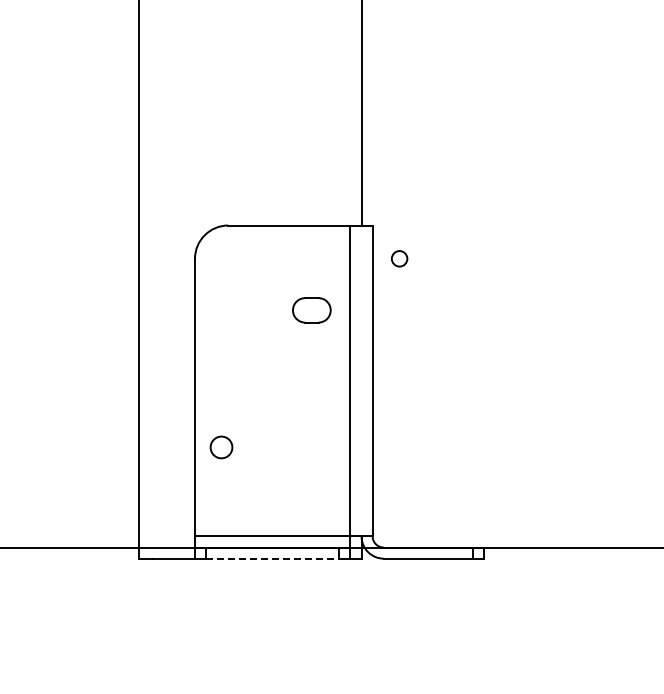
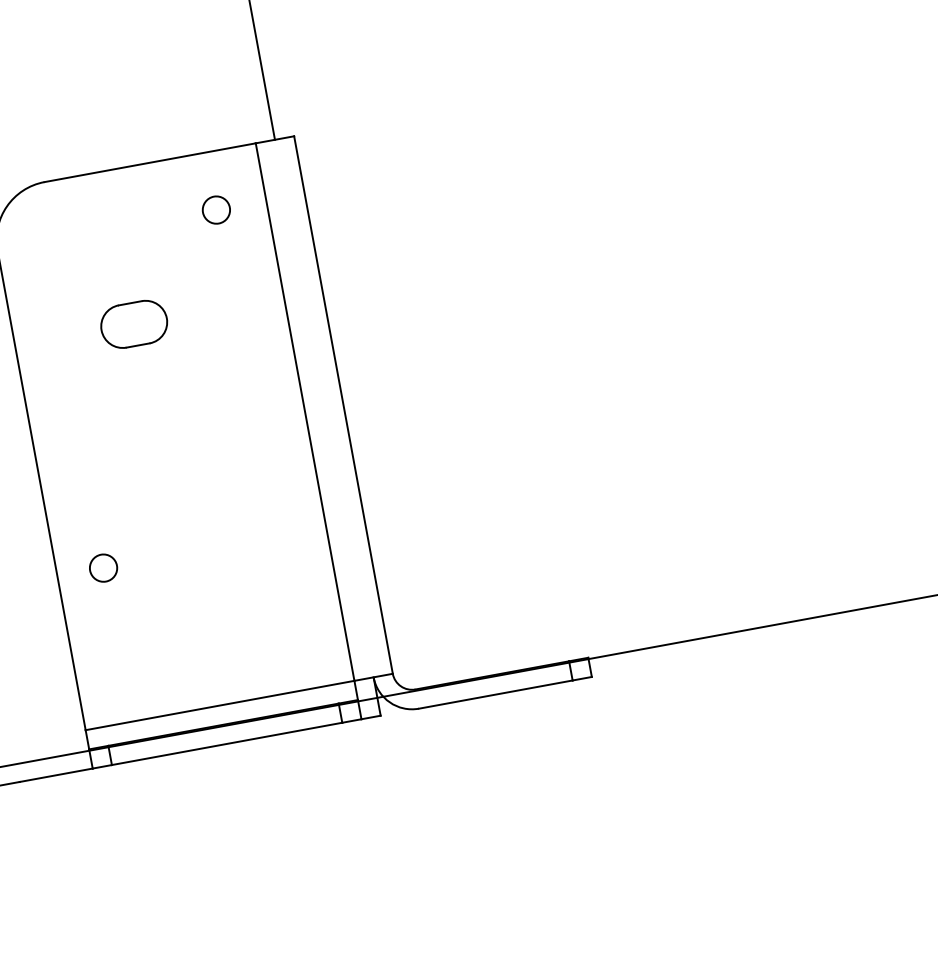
circle: (399, 258) -> (216, 209), moved
part: (311, 310) -> (133, 324), moved
circle: (221, 447) -> (103, 567), size x0.71
line: (272, 558) -> (226, 743), dashed -> solid

